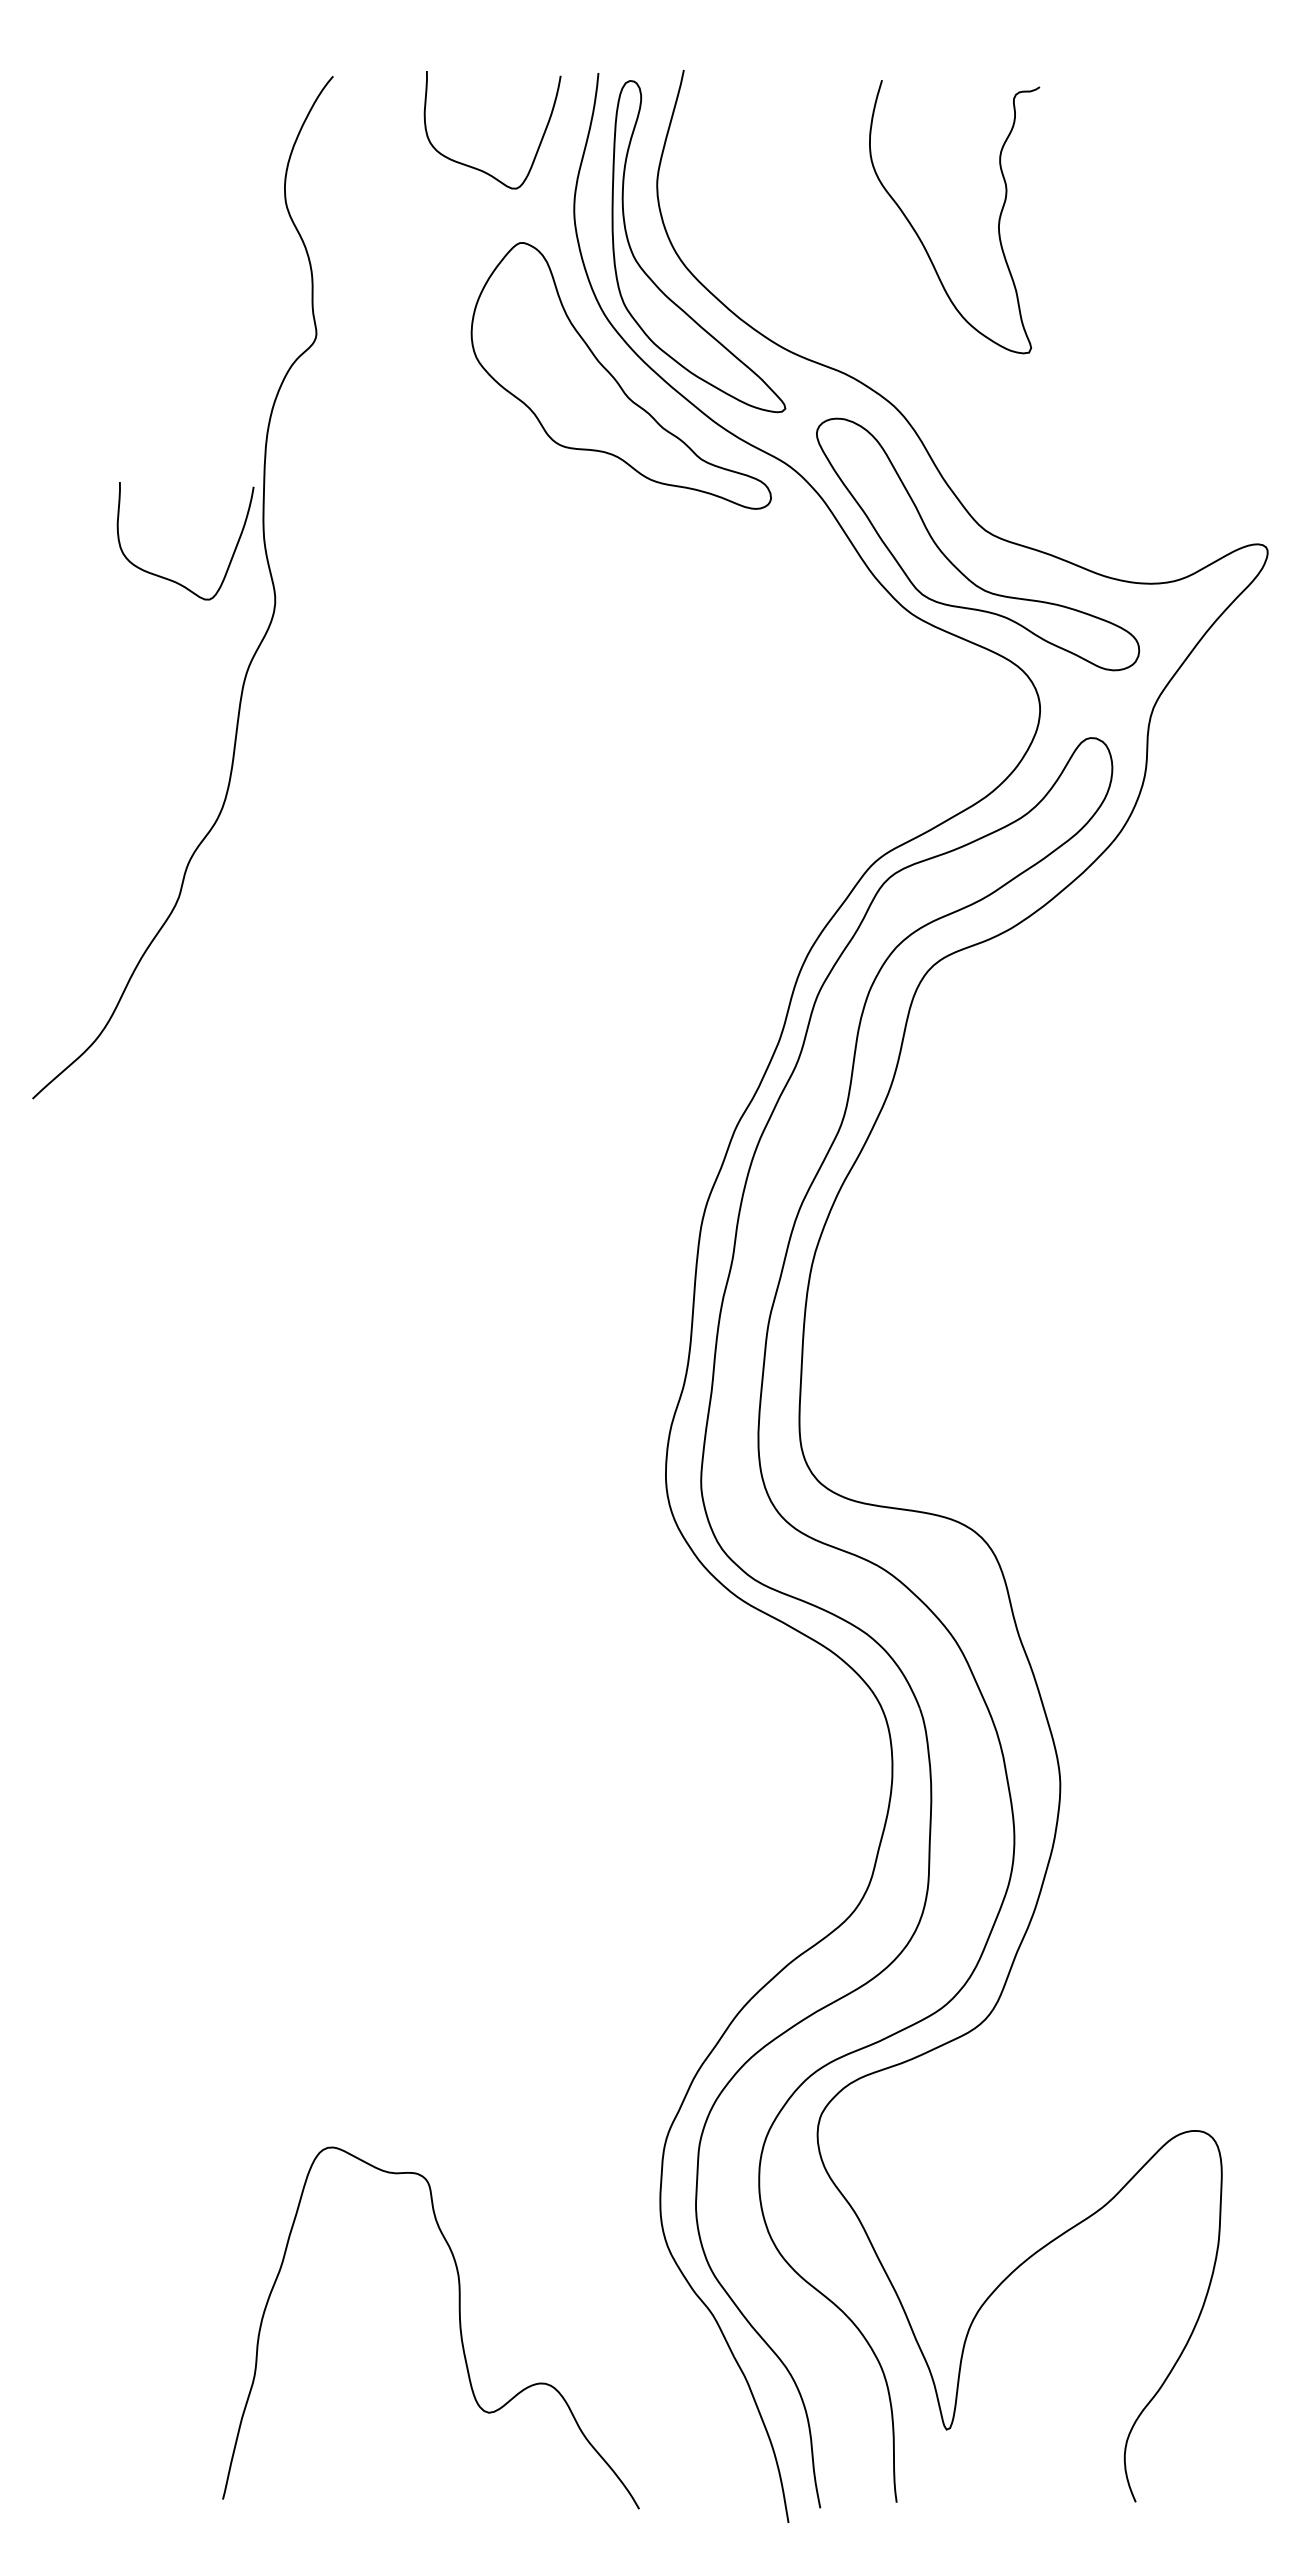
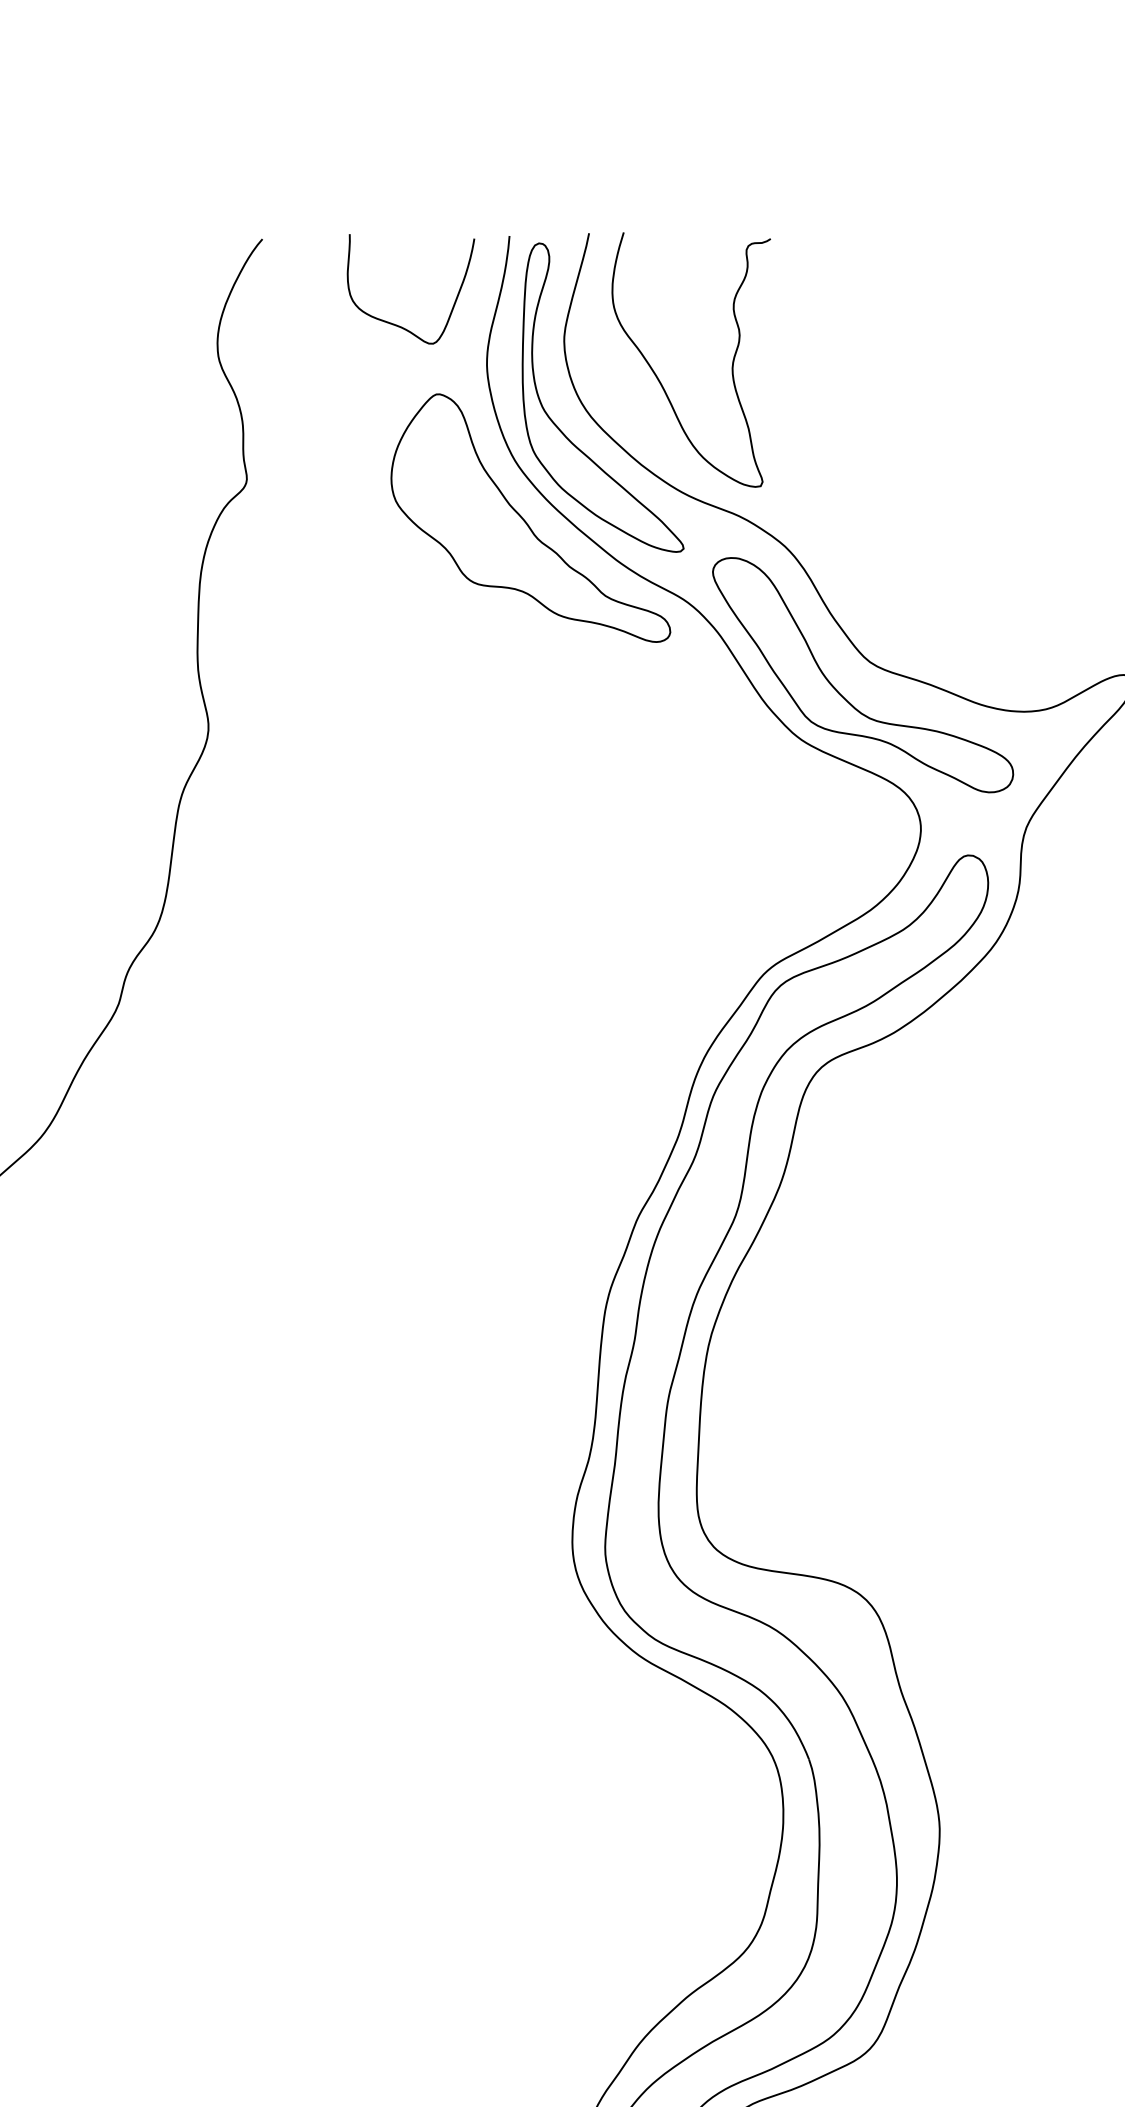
curve: (921, 239) -> (660, 380), moved
curve: (169, 578) -> (110, 706), removed

